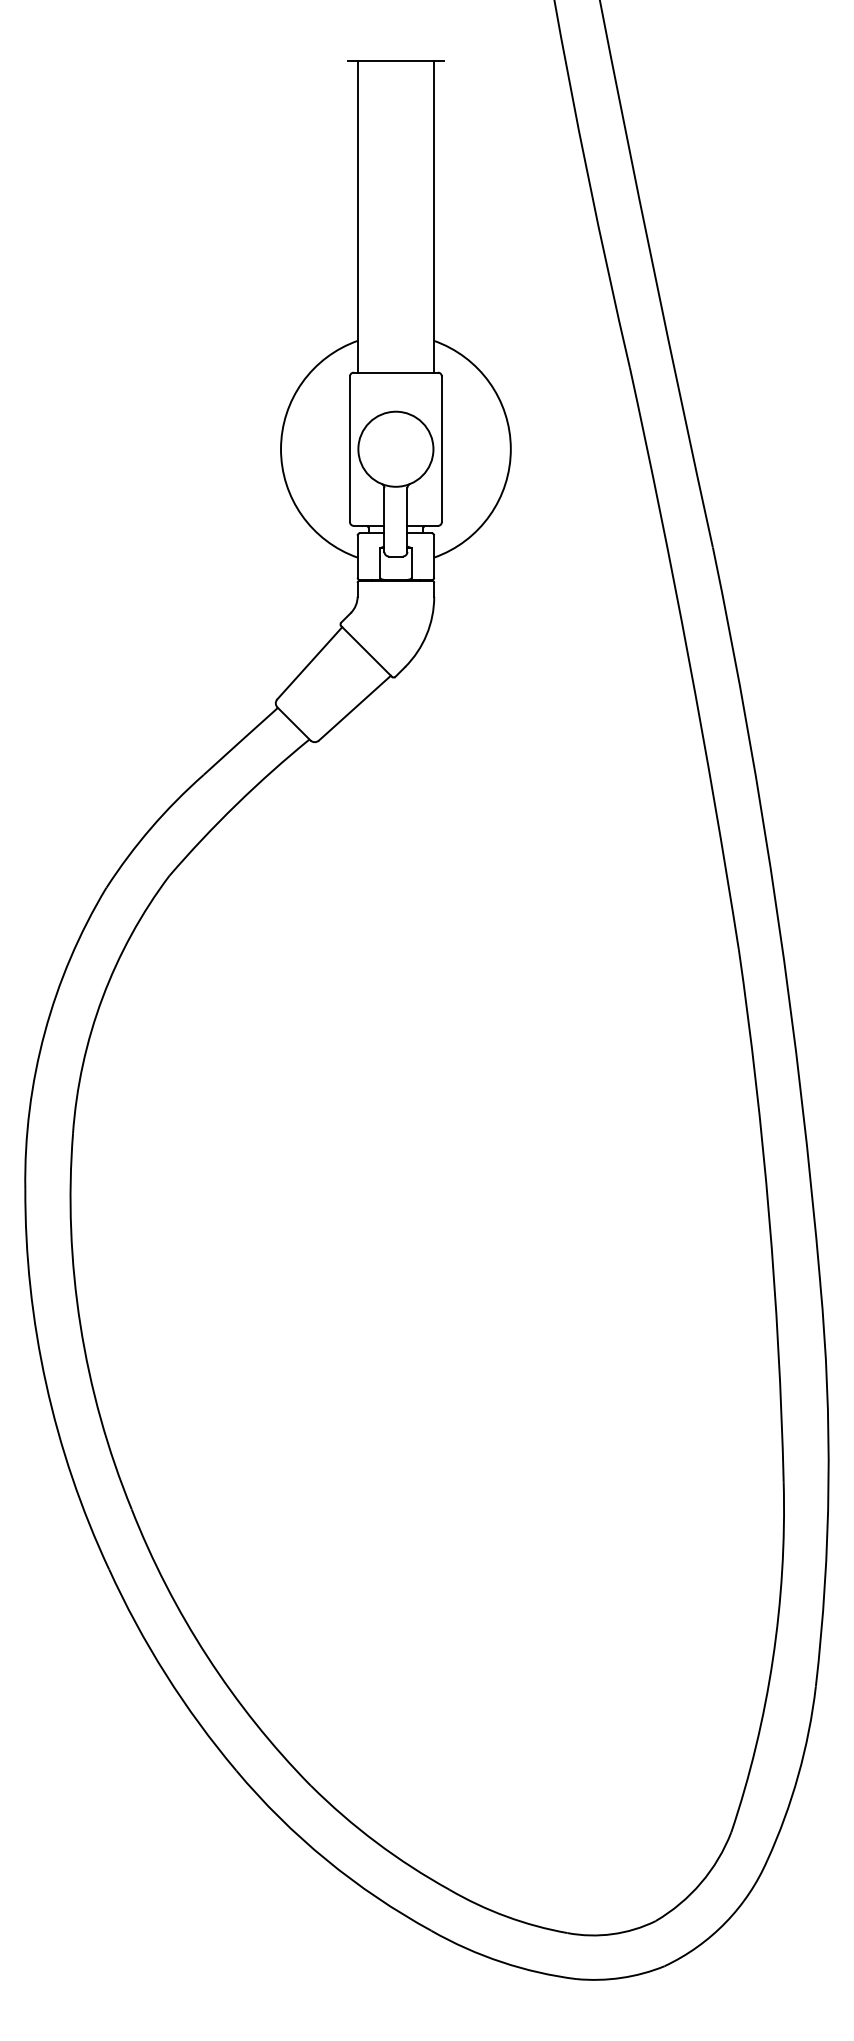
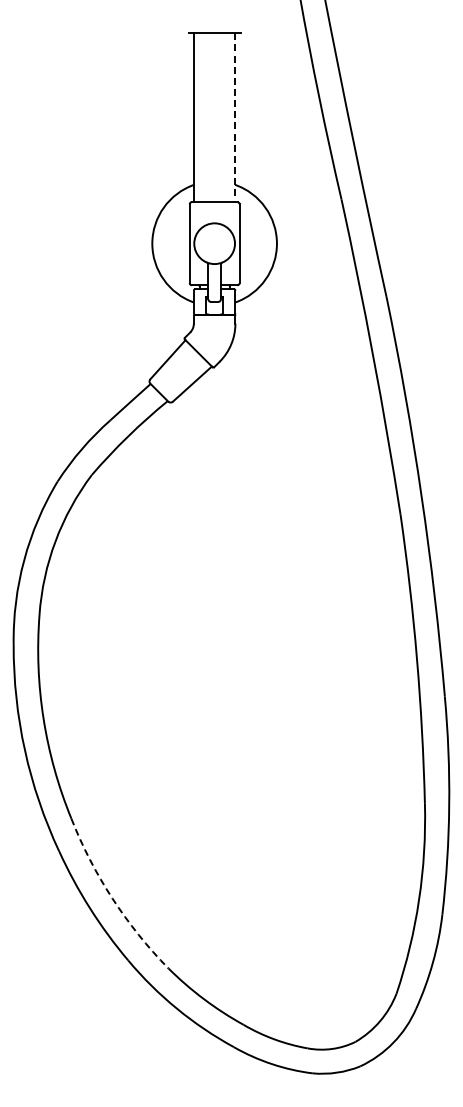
line: (434, 218) -> (235, 118), solid -> dashed
arc: (207, 1656) -> (112, 898), solid -> dashed

